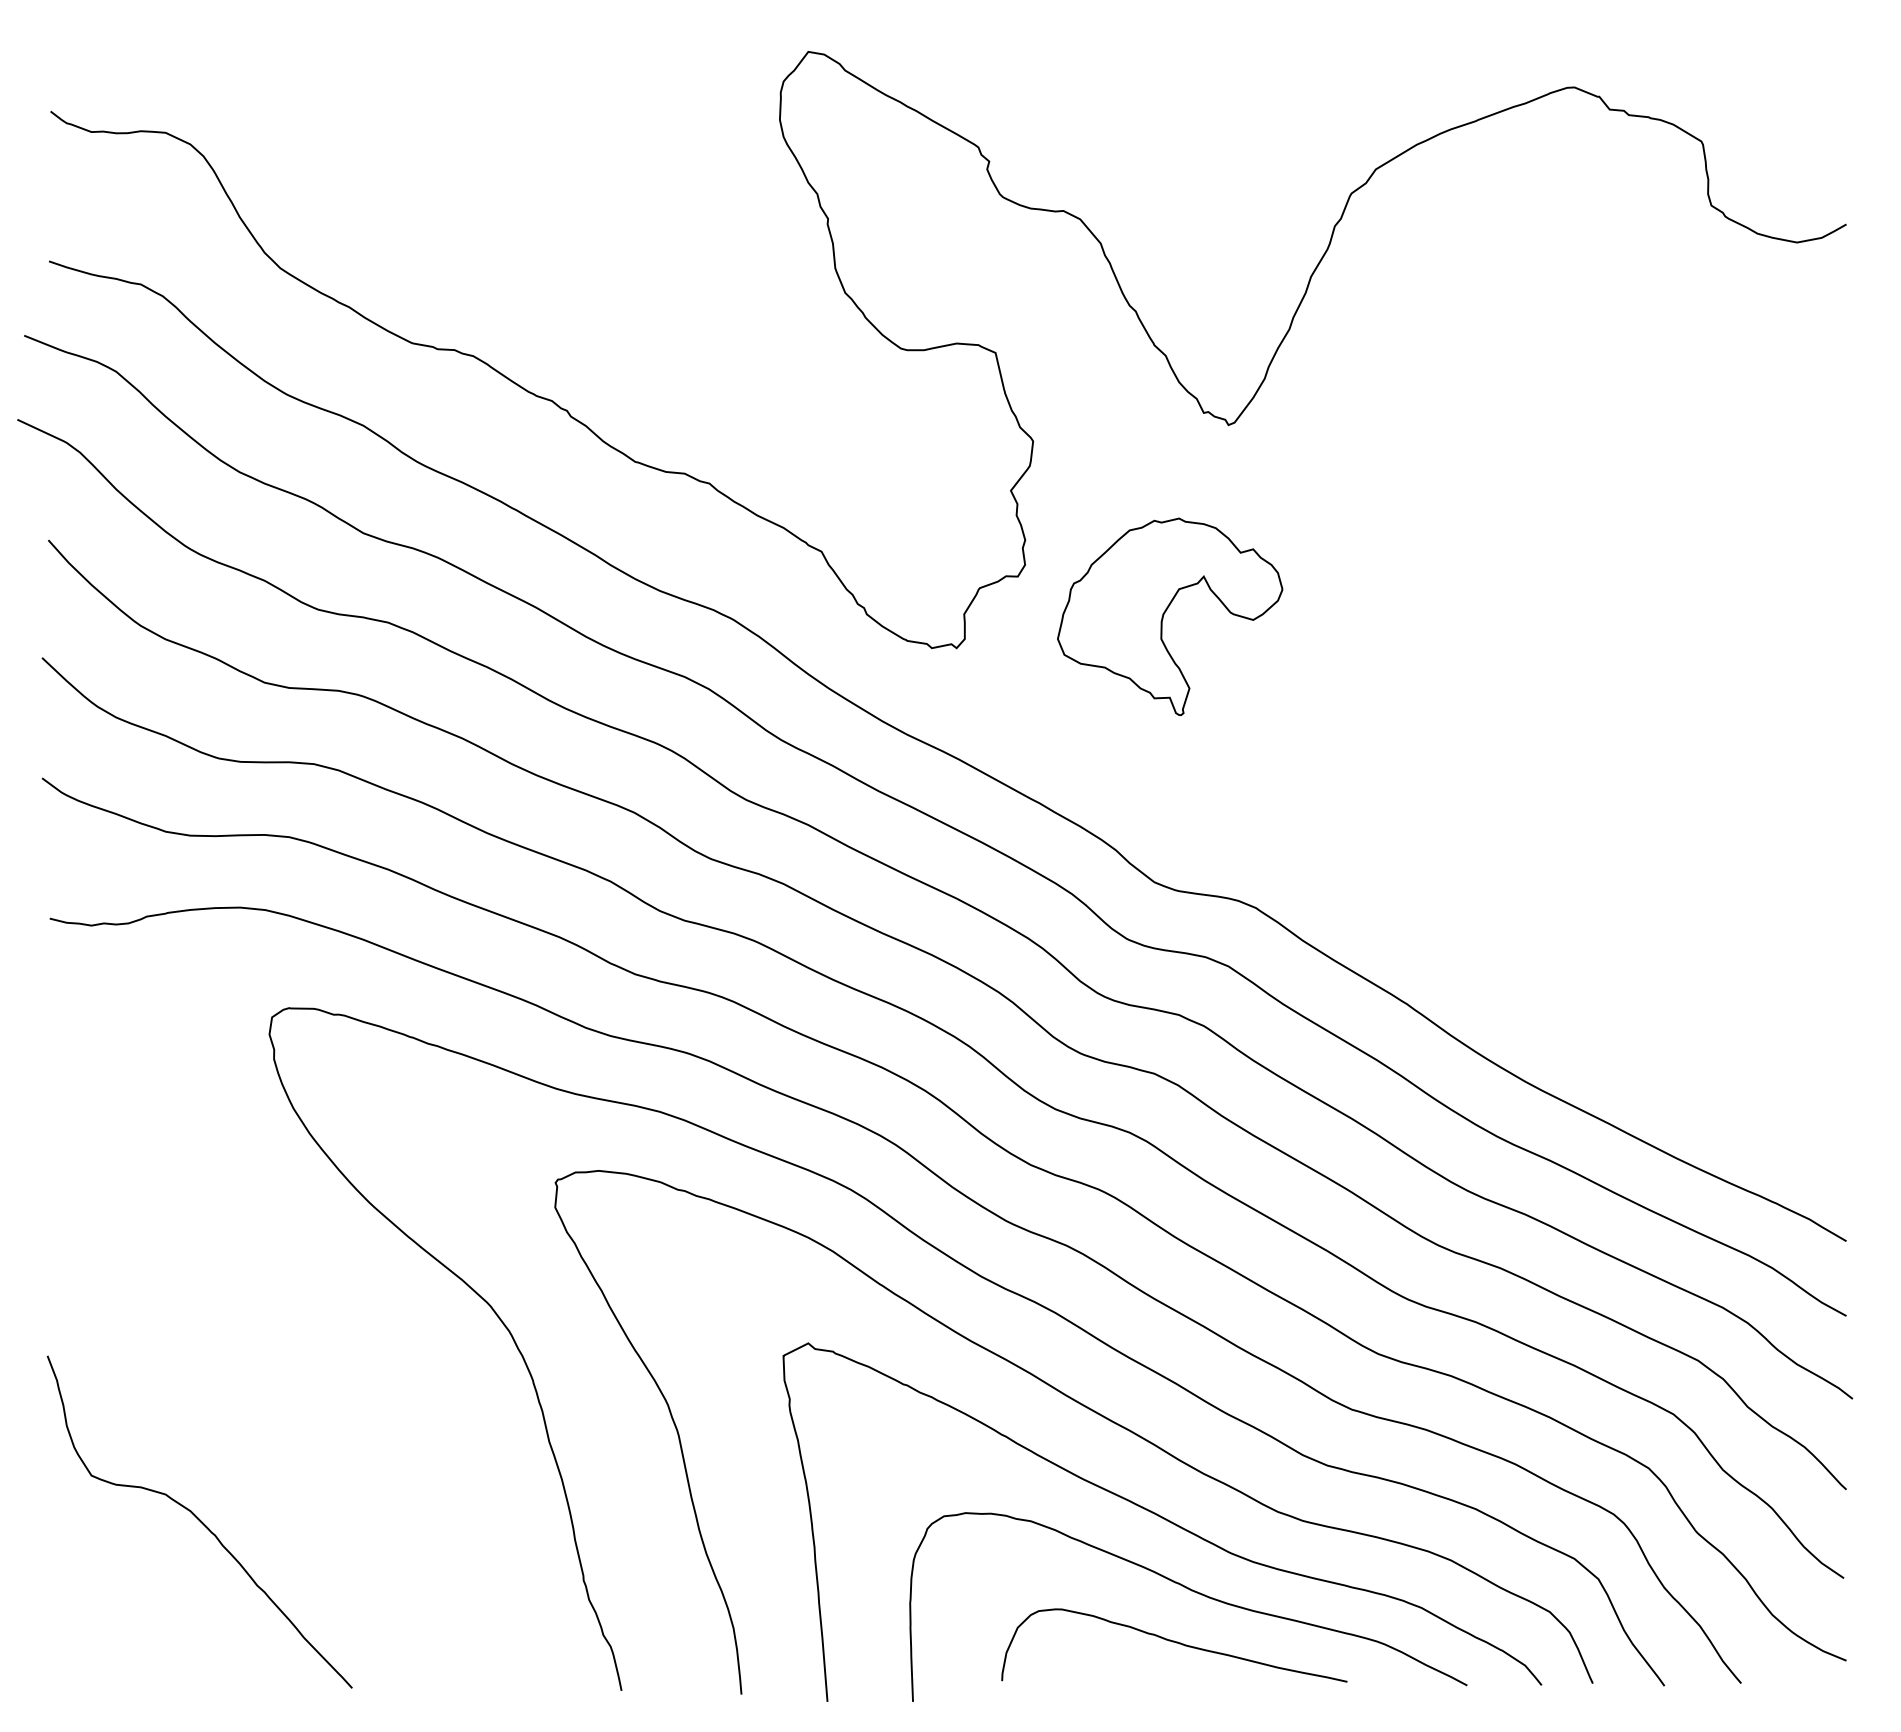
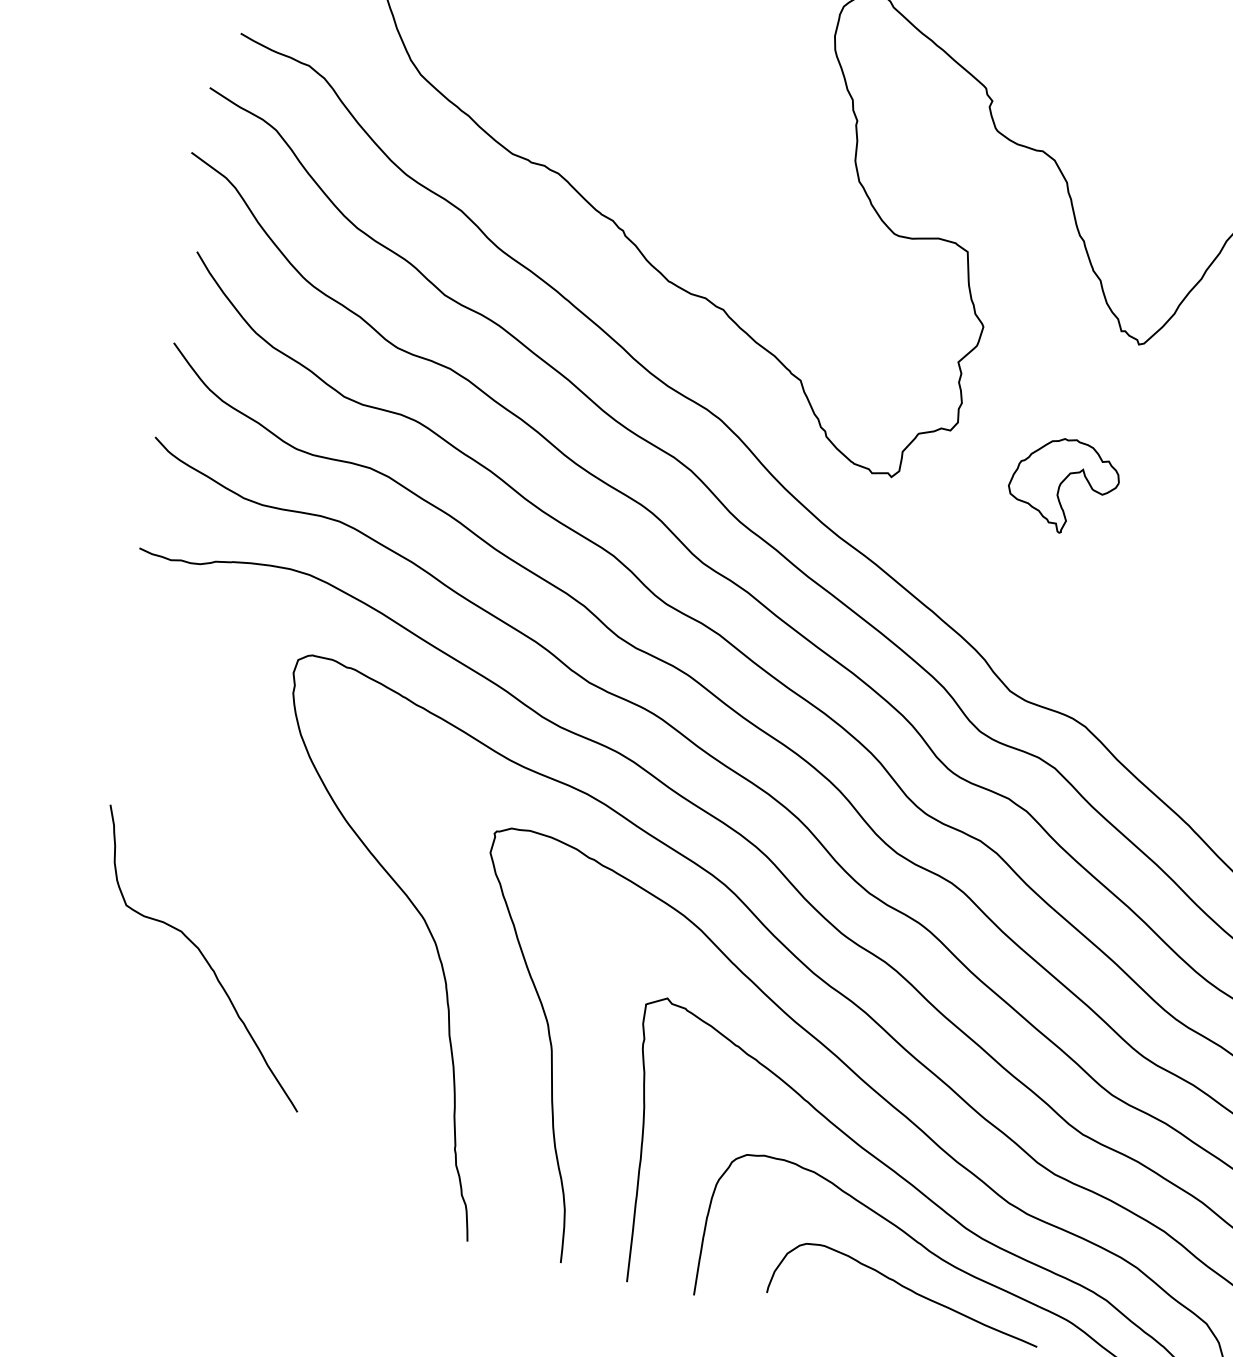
part: (1170, 616) -> (1063, 485), size x0.6
curve: (199, 1521) -> (203, 957), moved

